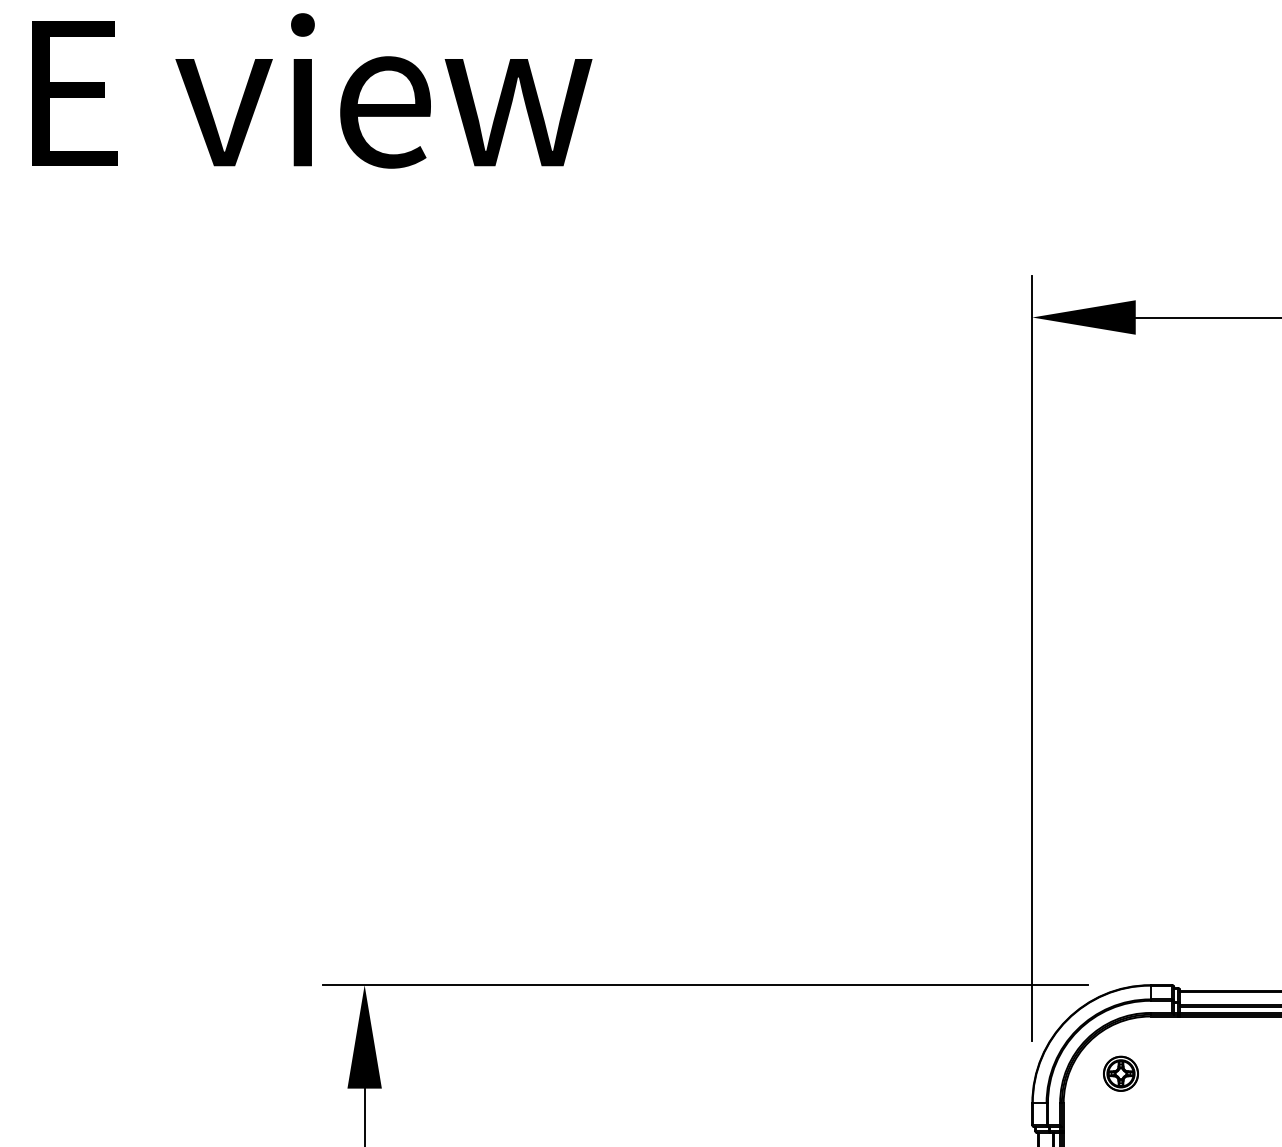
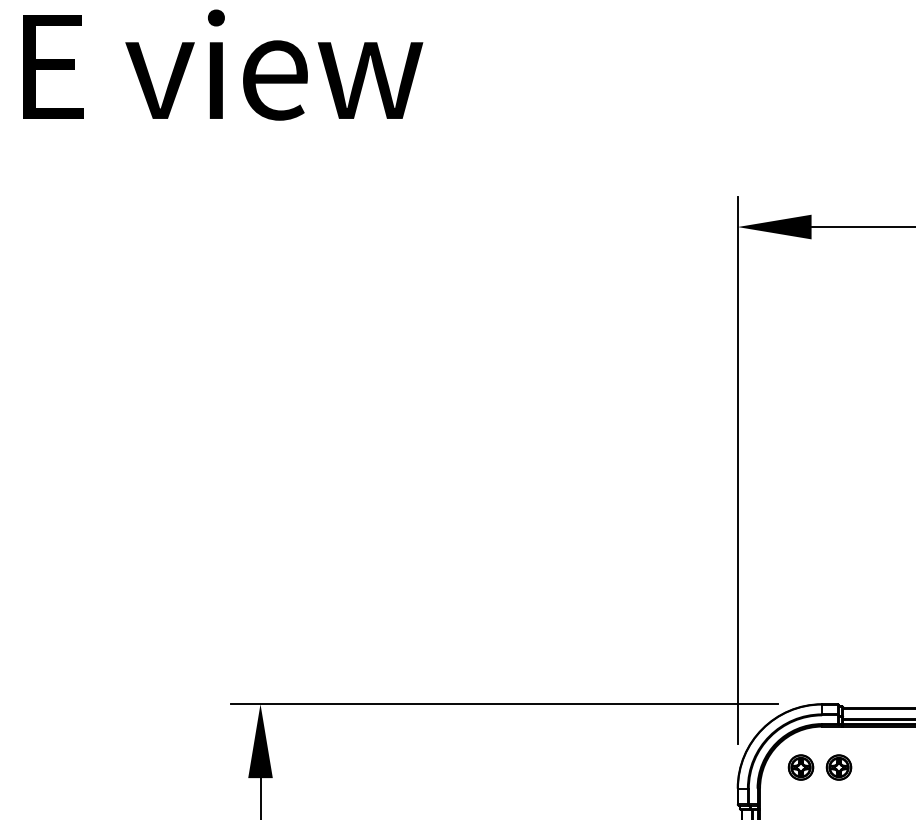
part: (1173, 1073) -> (838, 767), added

